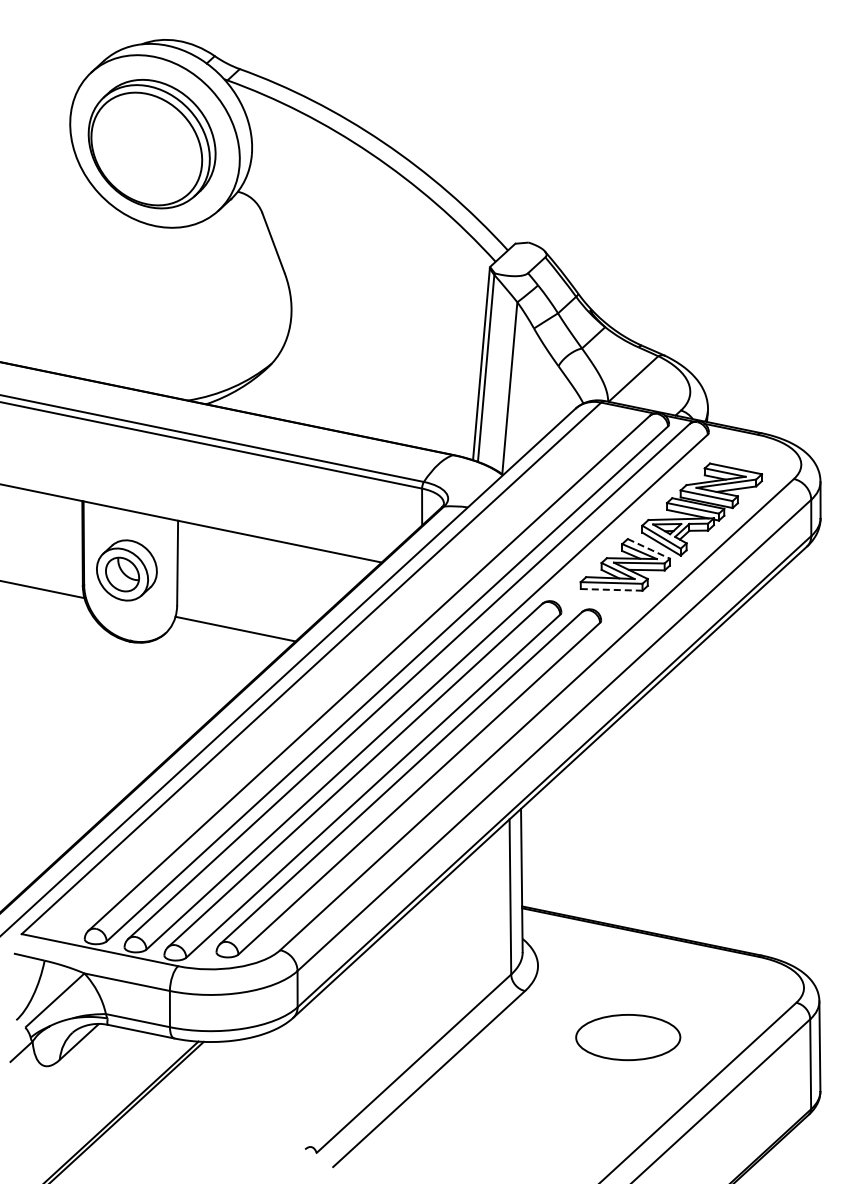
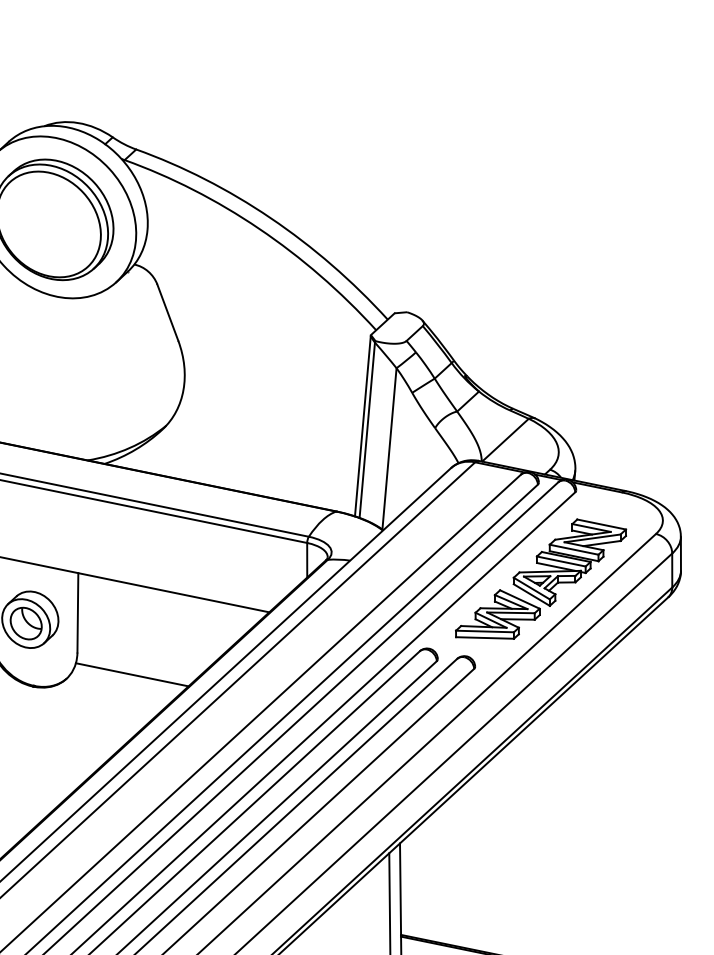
line: (649, 549) -> (520, 600), dashed -> solid
line: (611, 589) -> (484, 637), dashed -> solid

